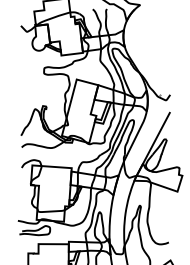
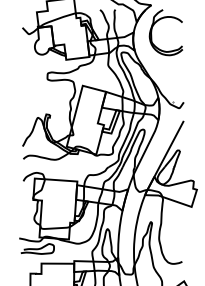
part: (146, 20) -> (158, 21), added

